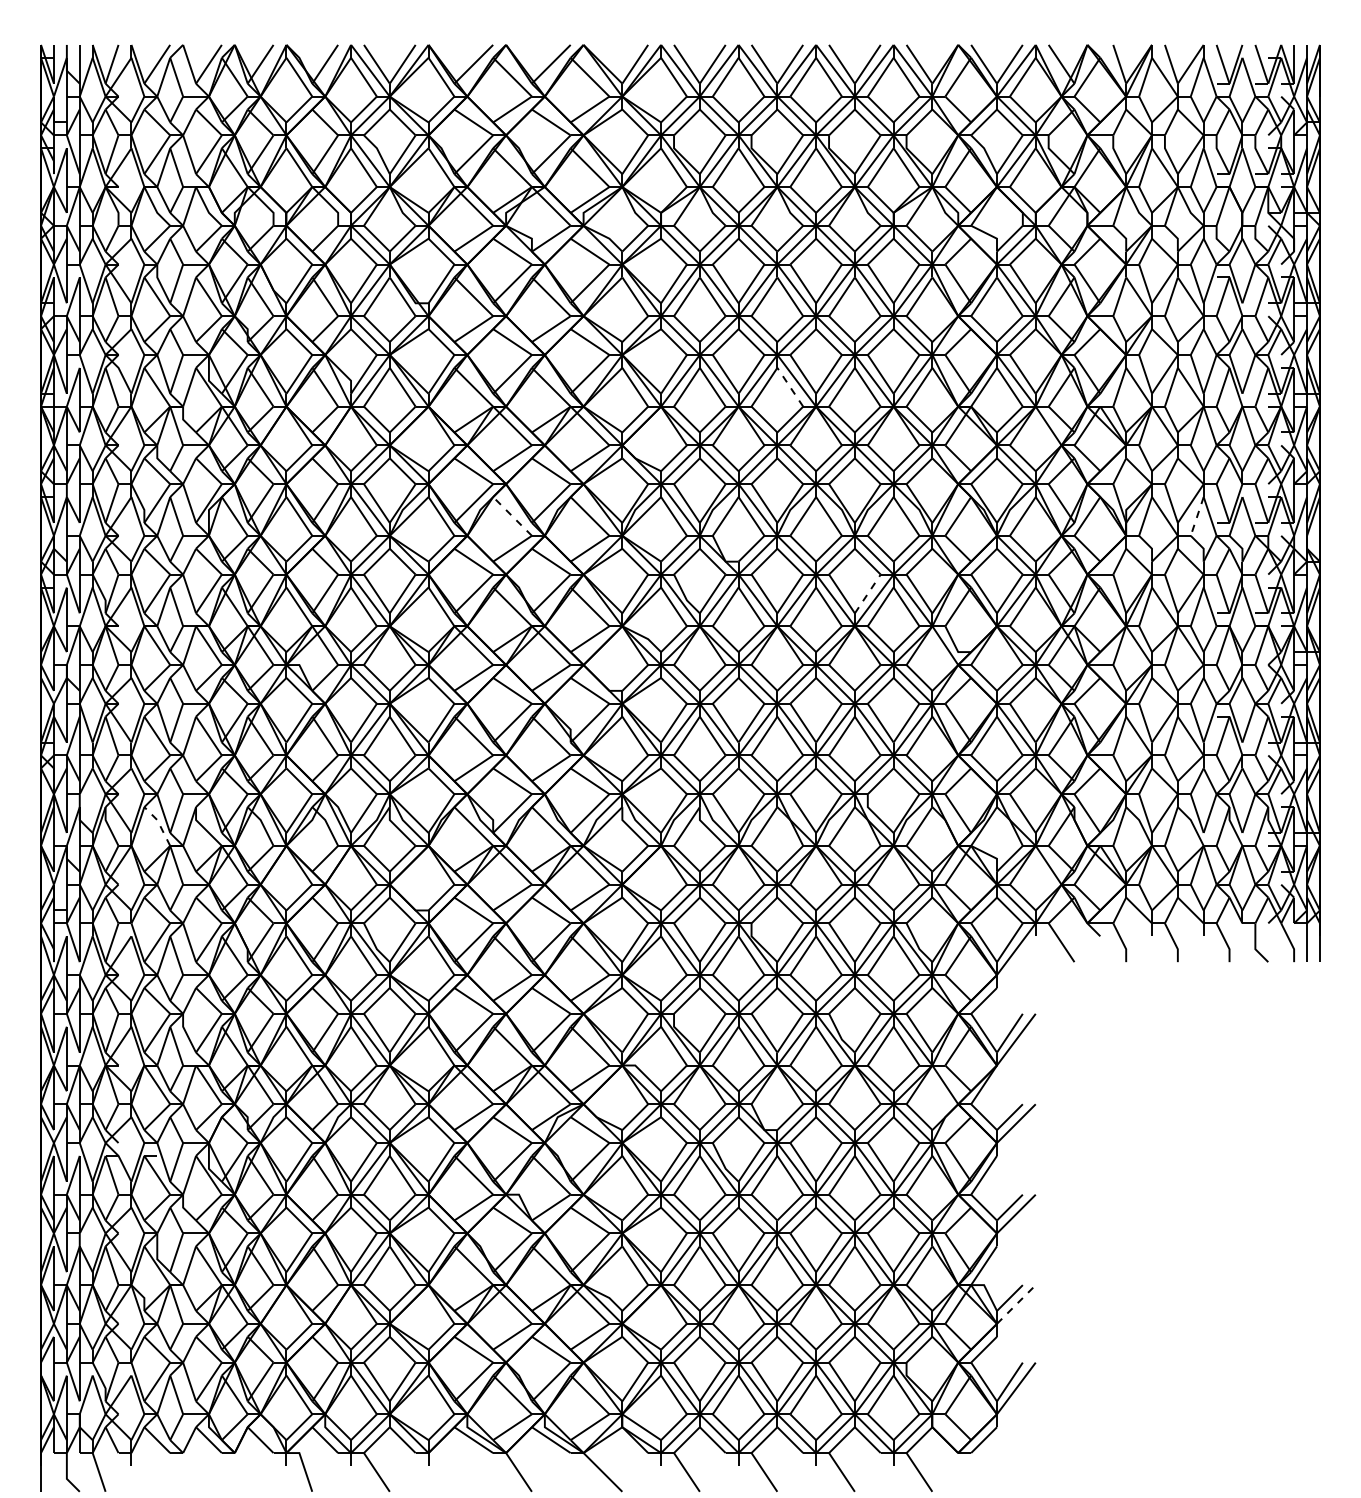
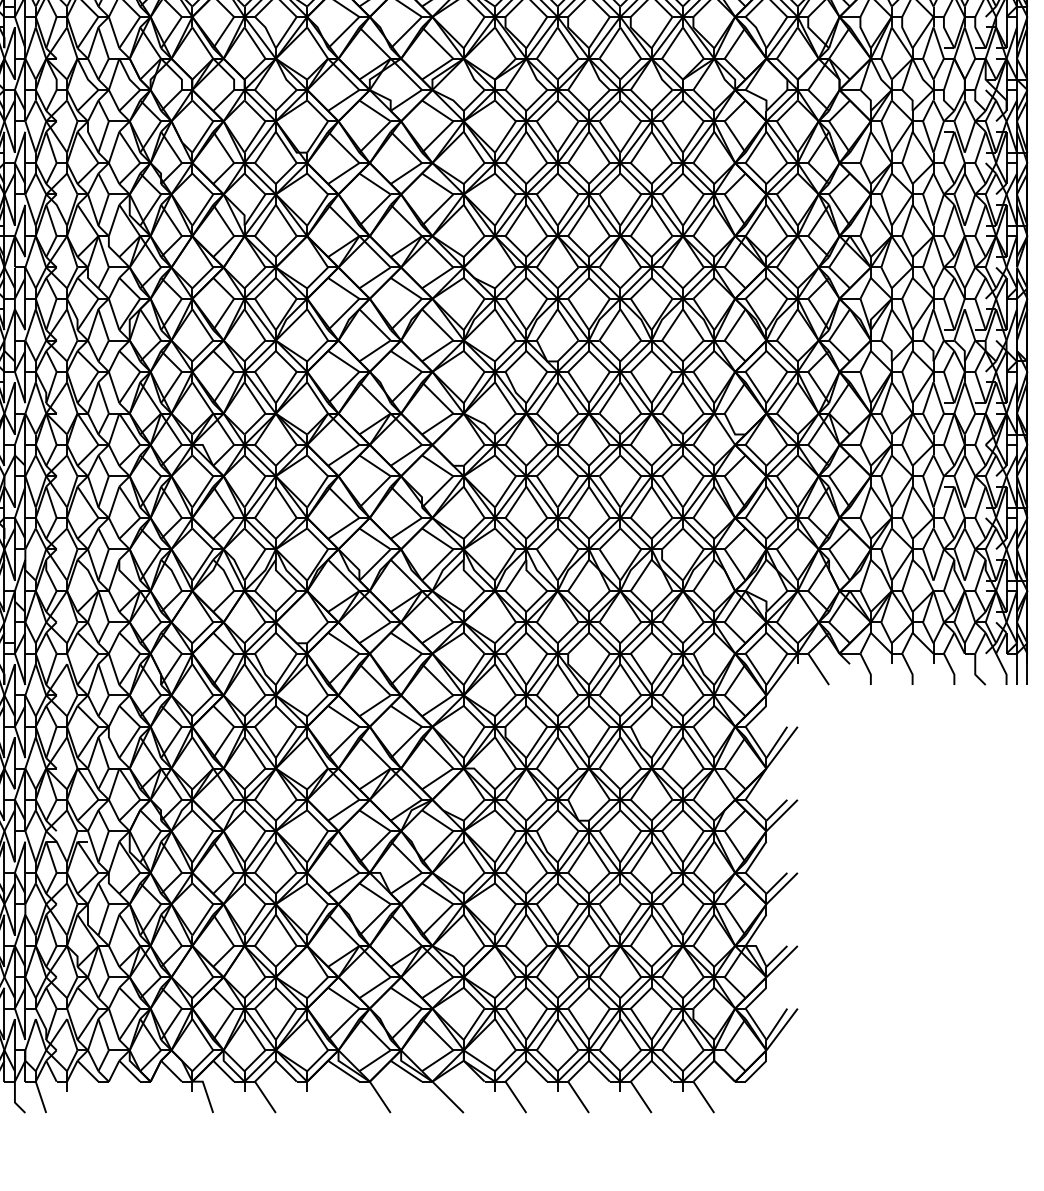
line: (790, 386) -> (599, 219), dashed -> solid
line: (512, 516) -> (375, 324), dashed -> solid
line: (1197, 516) -> (928, 324), dashed -> solid
line: (868, 593) -> (662, 387), dashed -> solid
line: (159, 823) -> (89, 572), dashed -> solid
line: (1016, 1304) -> (782, 961), dashed -> solid

